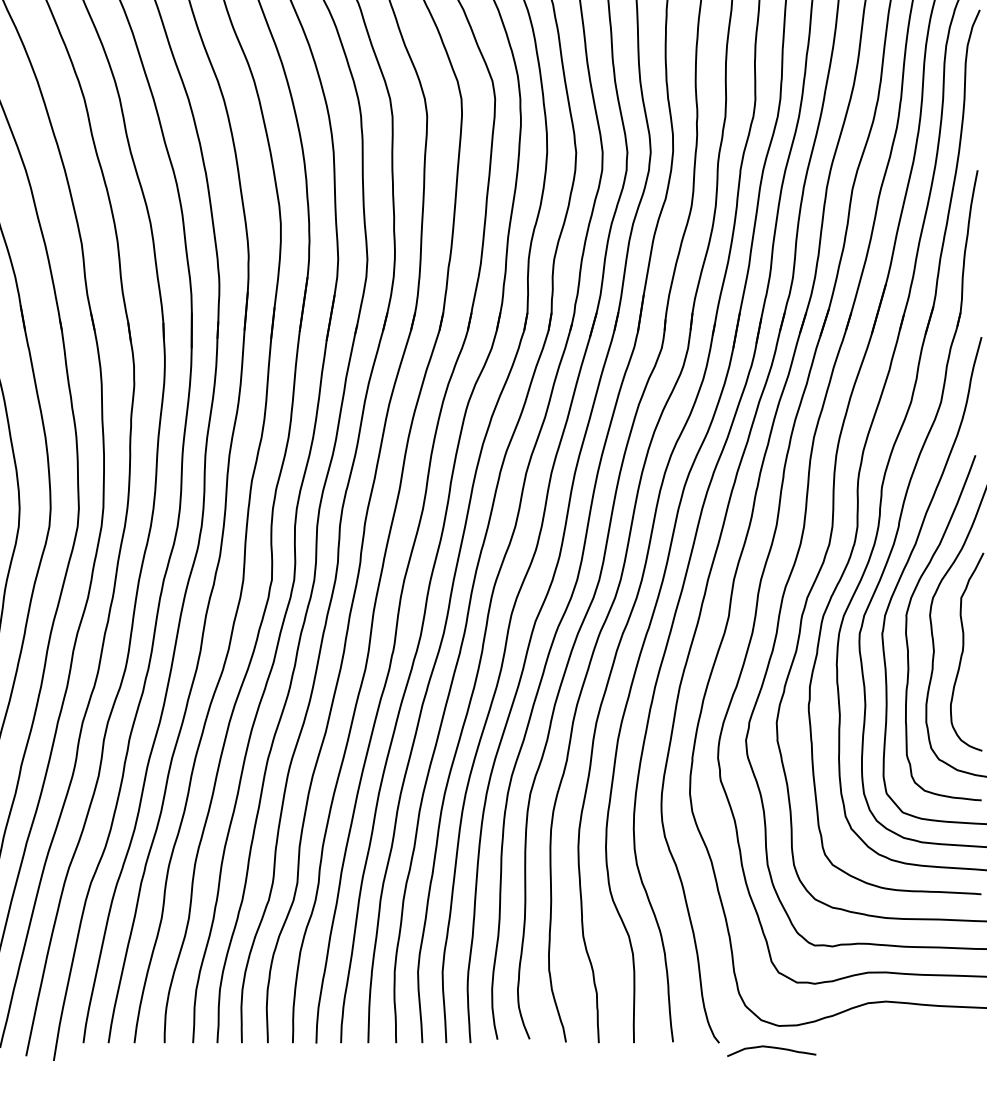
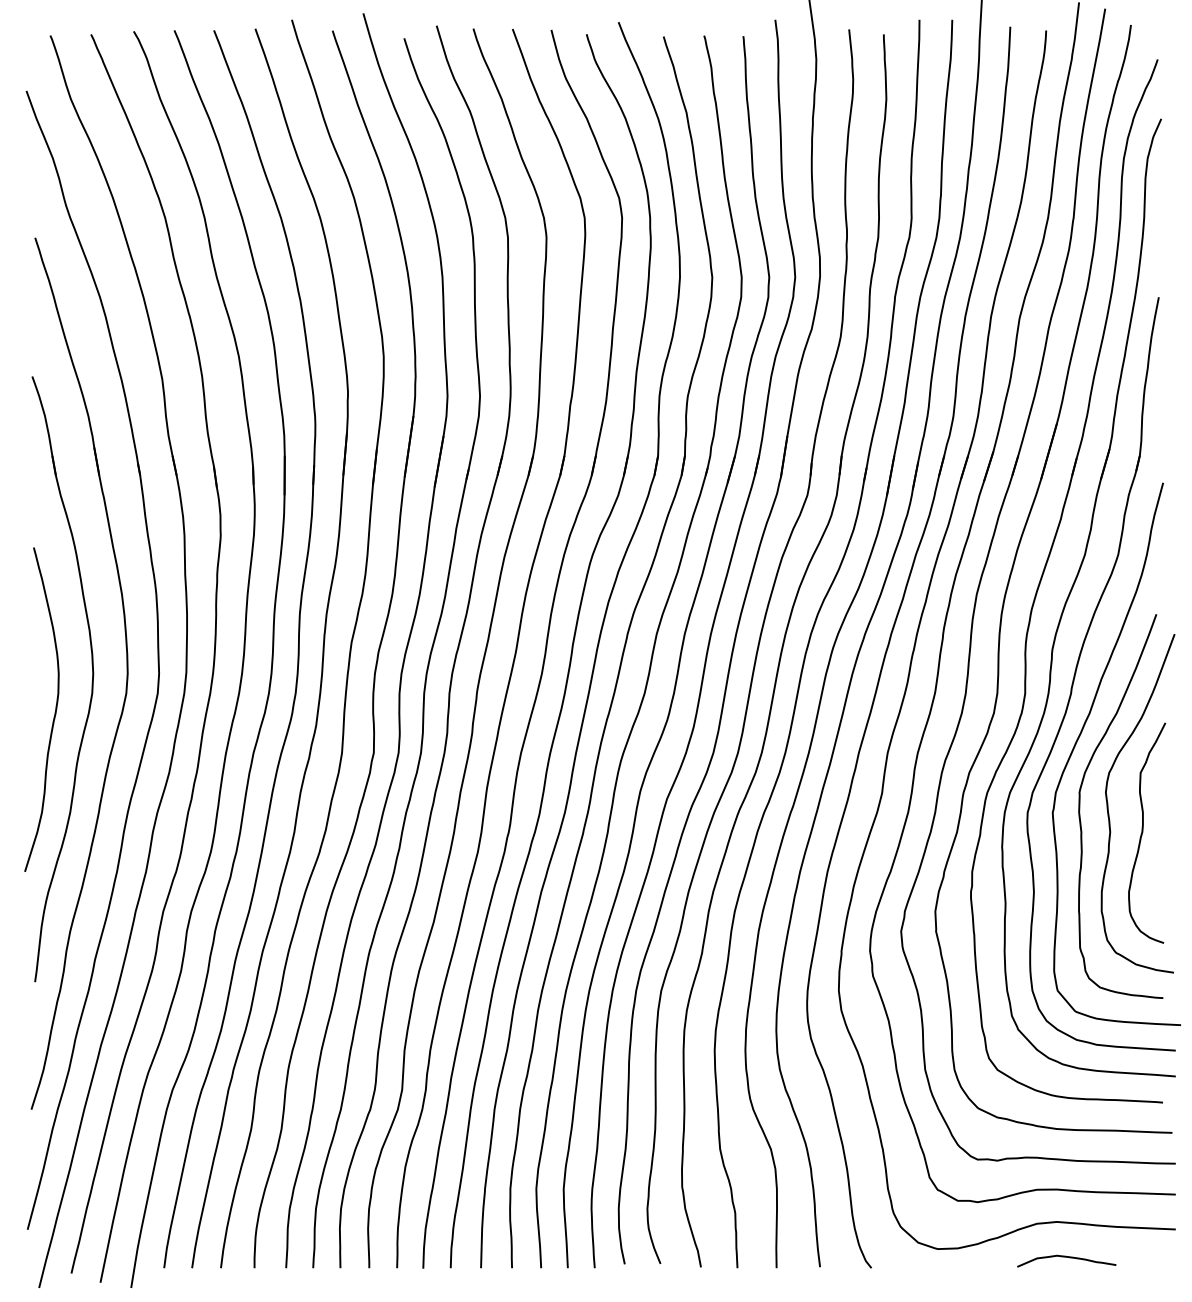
curve: (771, 1047) -> (1066, 1257), moved

